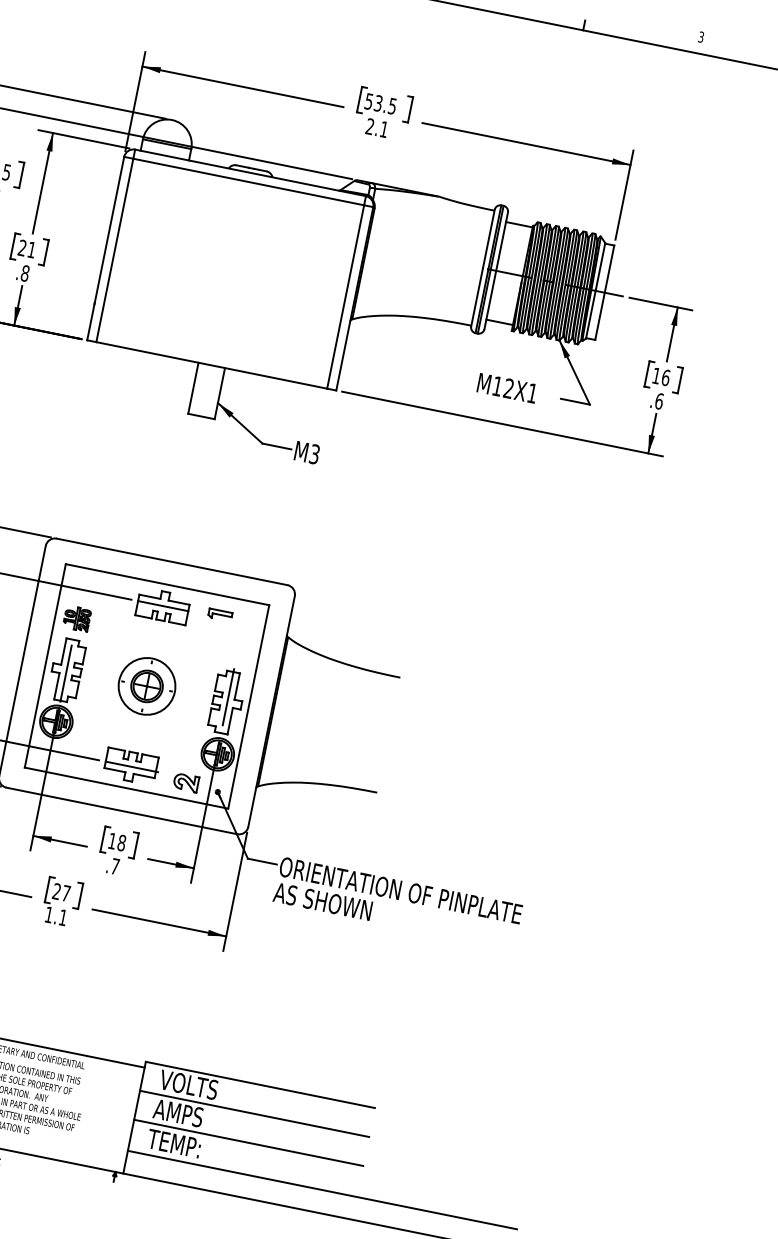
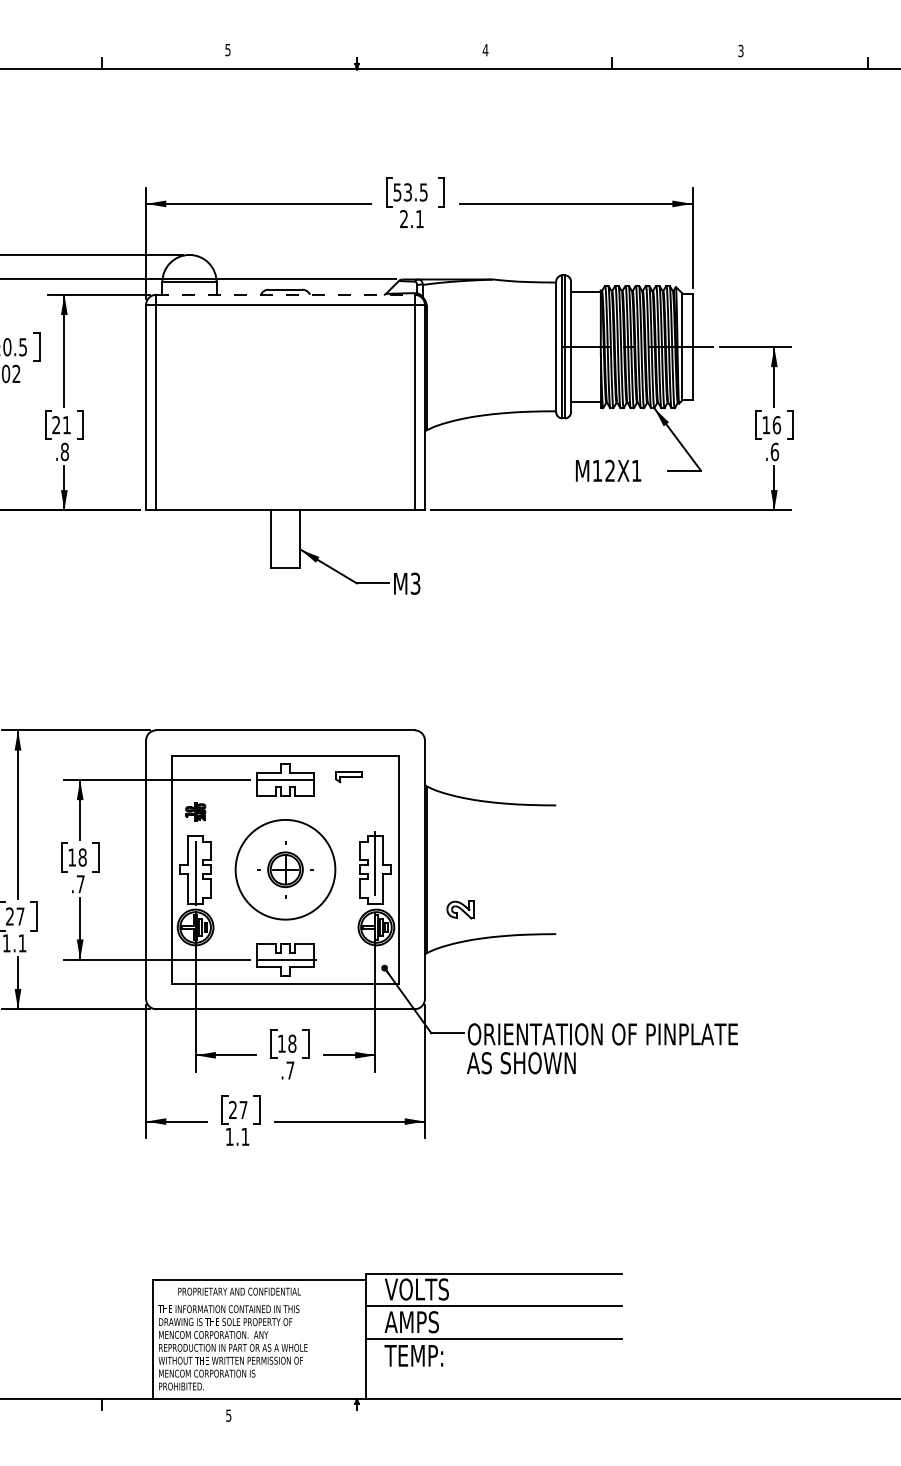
line: (251, 172) -> (286, 294), solid -> dashed
part: (77, 618) -> (195, 811), size x0.7
circle: (147, 686) -> (285, 869), size x1.6
part: (186, 782) -> (460, 909), moved
line: (322, 1189) -> (583, 1373), removed

